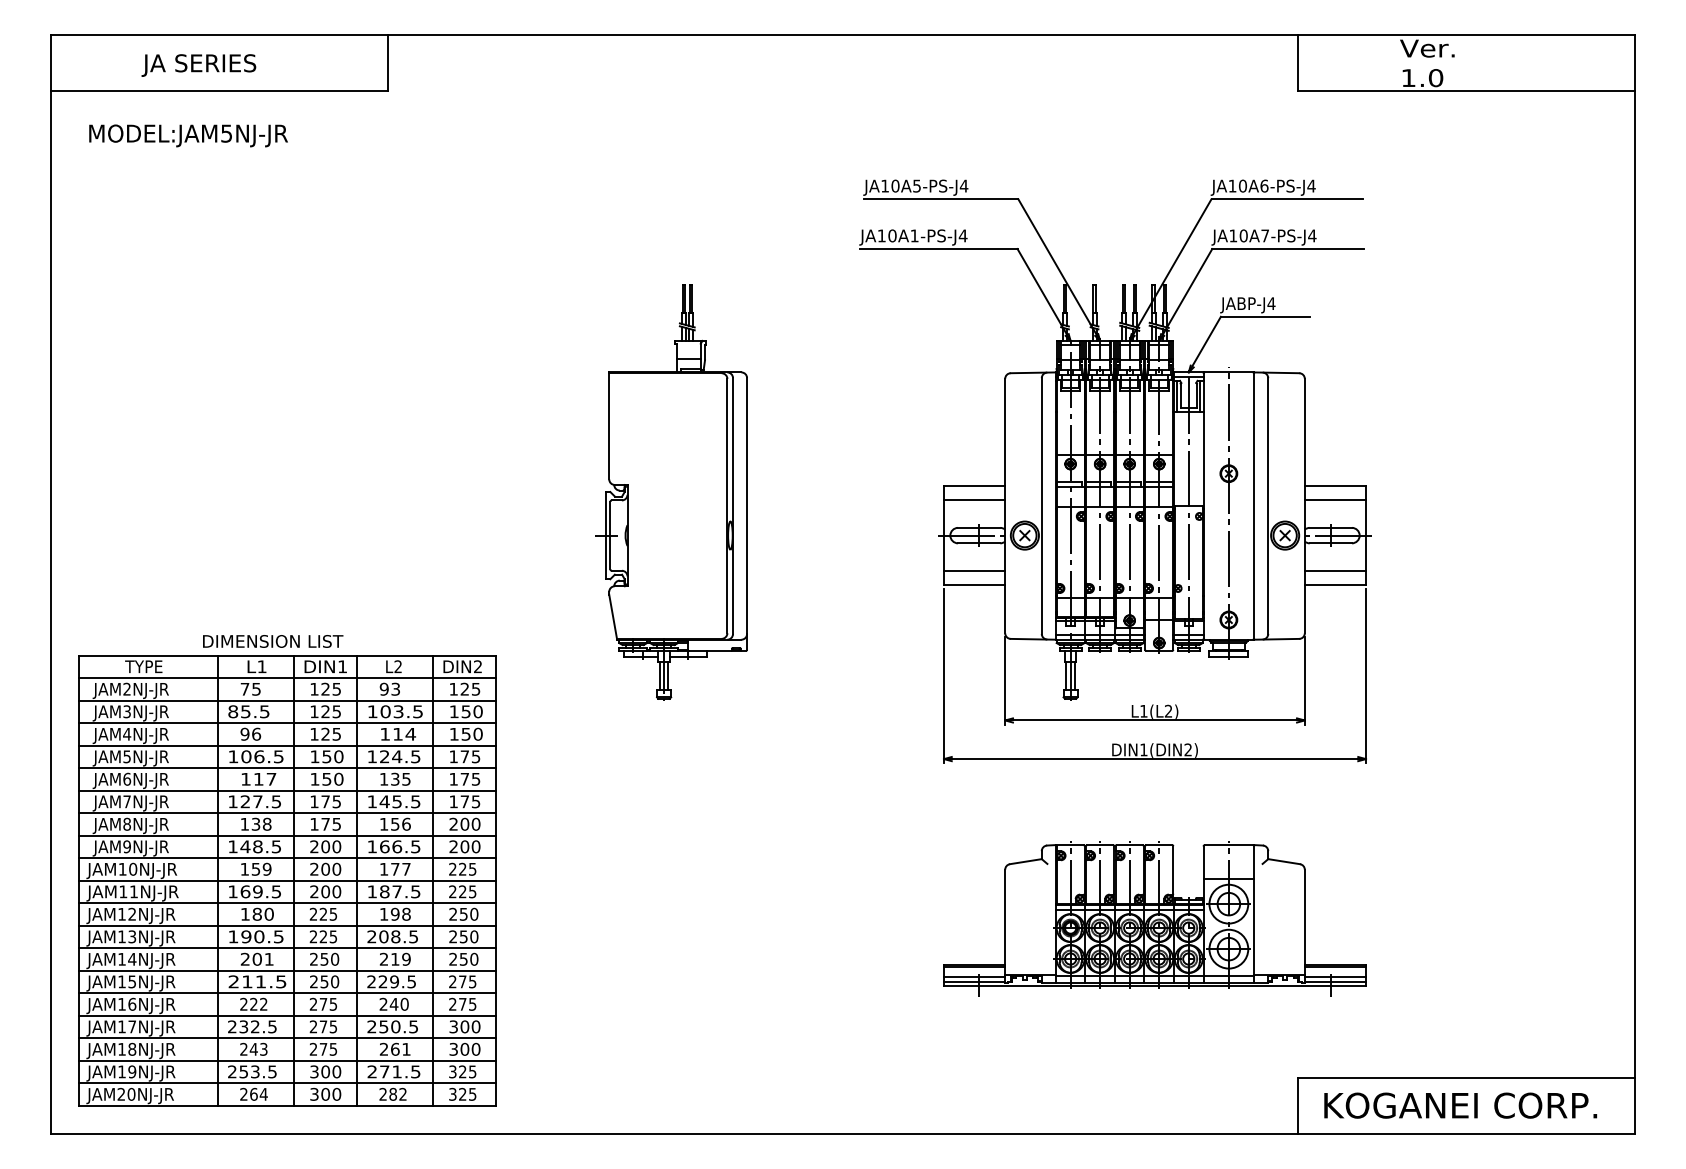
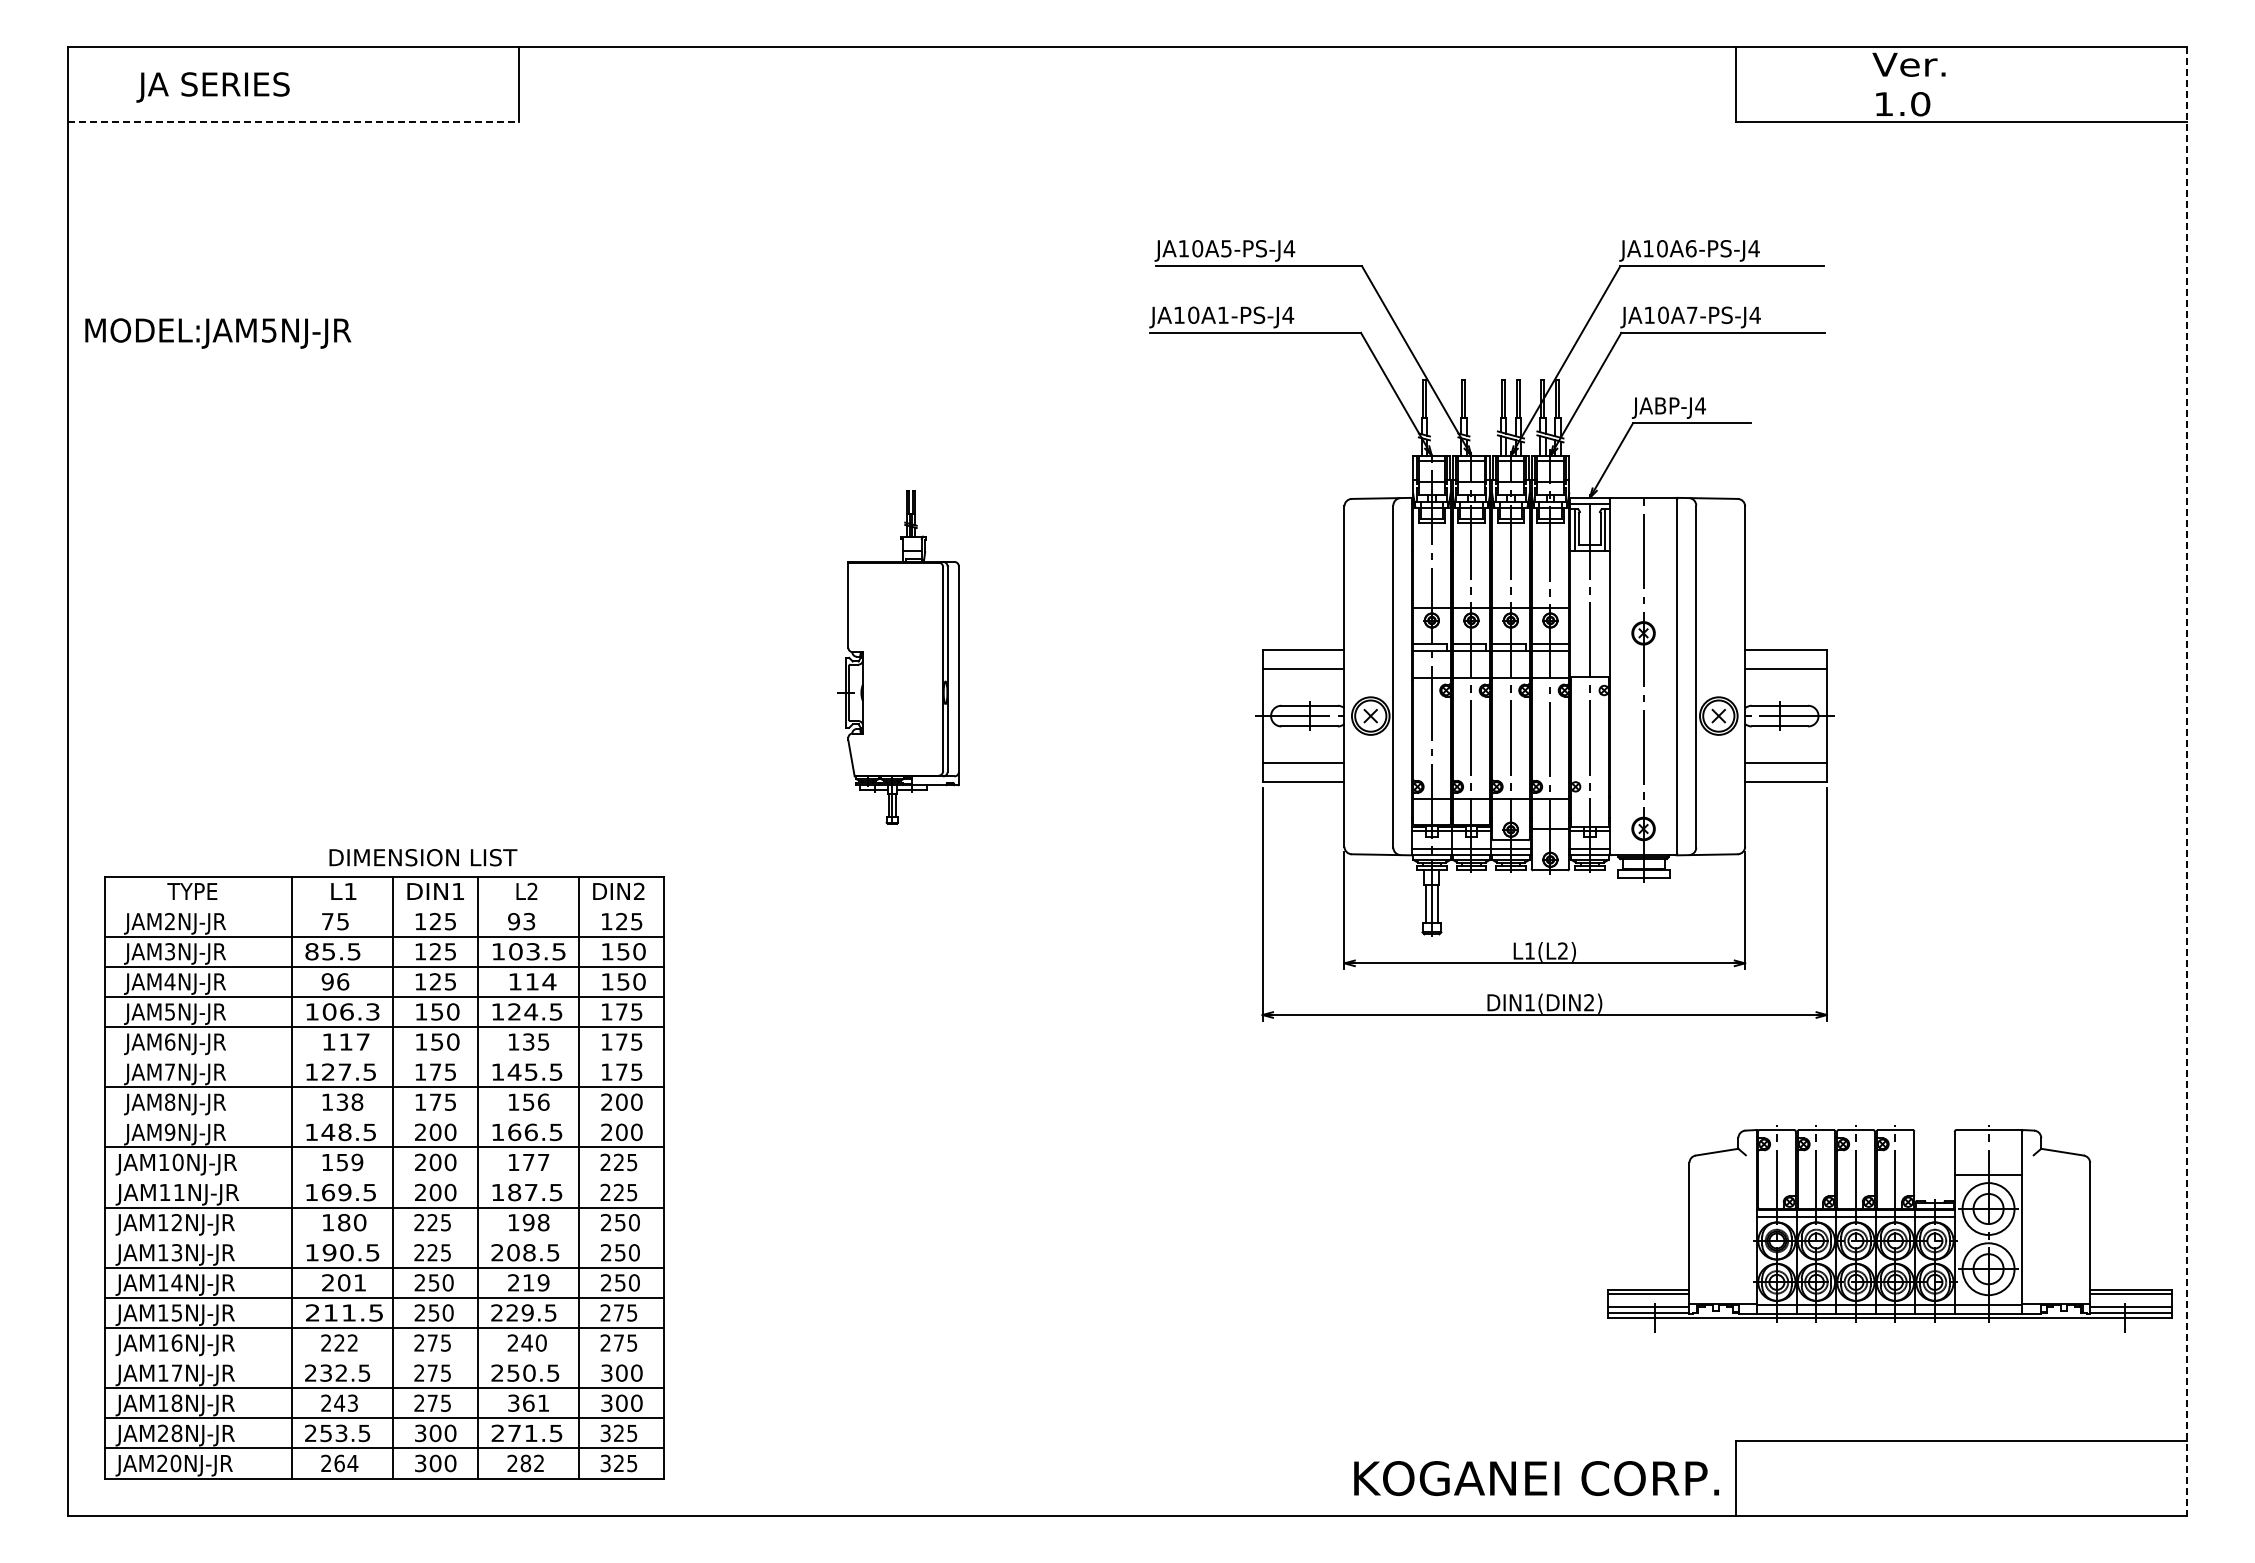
text: (198, 65) -> (212, 87), moved
line: (219, 91) -> (293, 122), solid -> dashed
text: (188, 135) -> (218, 333), moved
part: (671, 491) -> (898, 657), size x0.6
line: (1635, 584) -> (2187, 781), solid -> dashed
text: (273, 641) -> (423, 857), moved
line: (287, 677) -> (384, 906), removed
text: (279, 756) -> (373, 1011), 106.5 -> 106.3
line: (287, 790) -> (384, 1057), removed
line: (287, 835) -> (384, 1117), removed
line: (287, 880) -> (384, 1177), removed
part: (1154, 918) -> (1889, 1228), moved
line: (287, 925) -> (384, 1237), removed
line: (287, 1015) -> (384, 1358), removed
text: (383, 1049) -> (513, 1403), 261 -> 361
text: (127, 1072) -> (170, 1433), JAM19NJ-JR -> JAM28NJ-JR
text: (1460, 1105) -> (1536, 1478), moved

